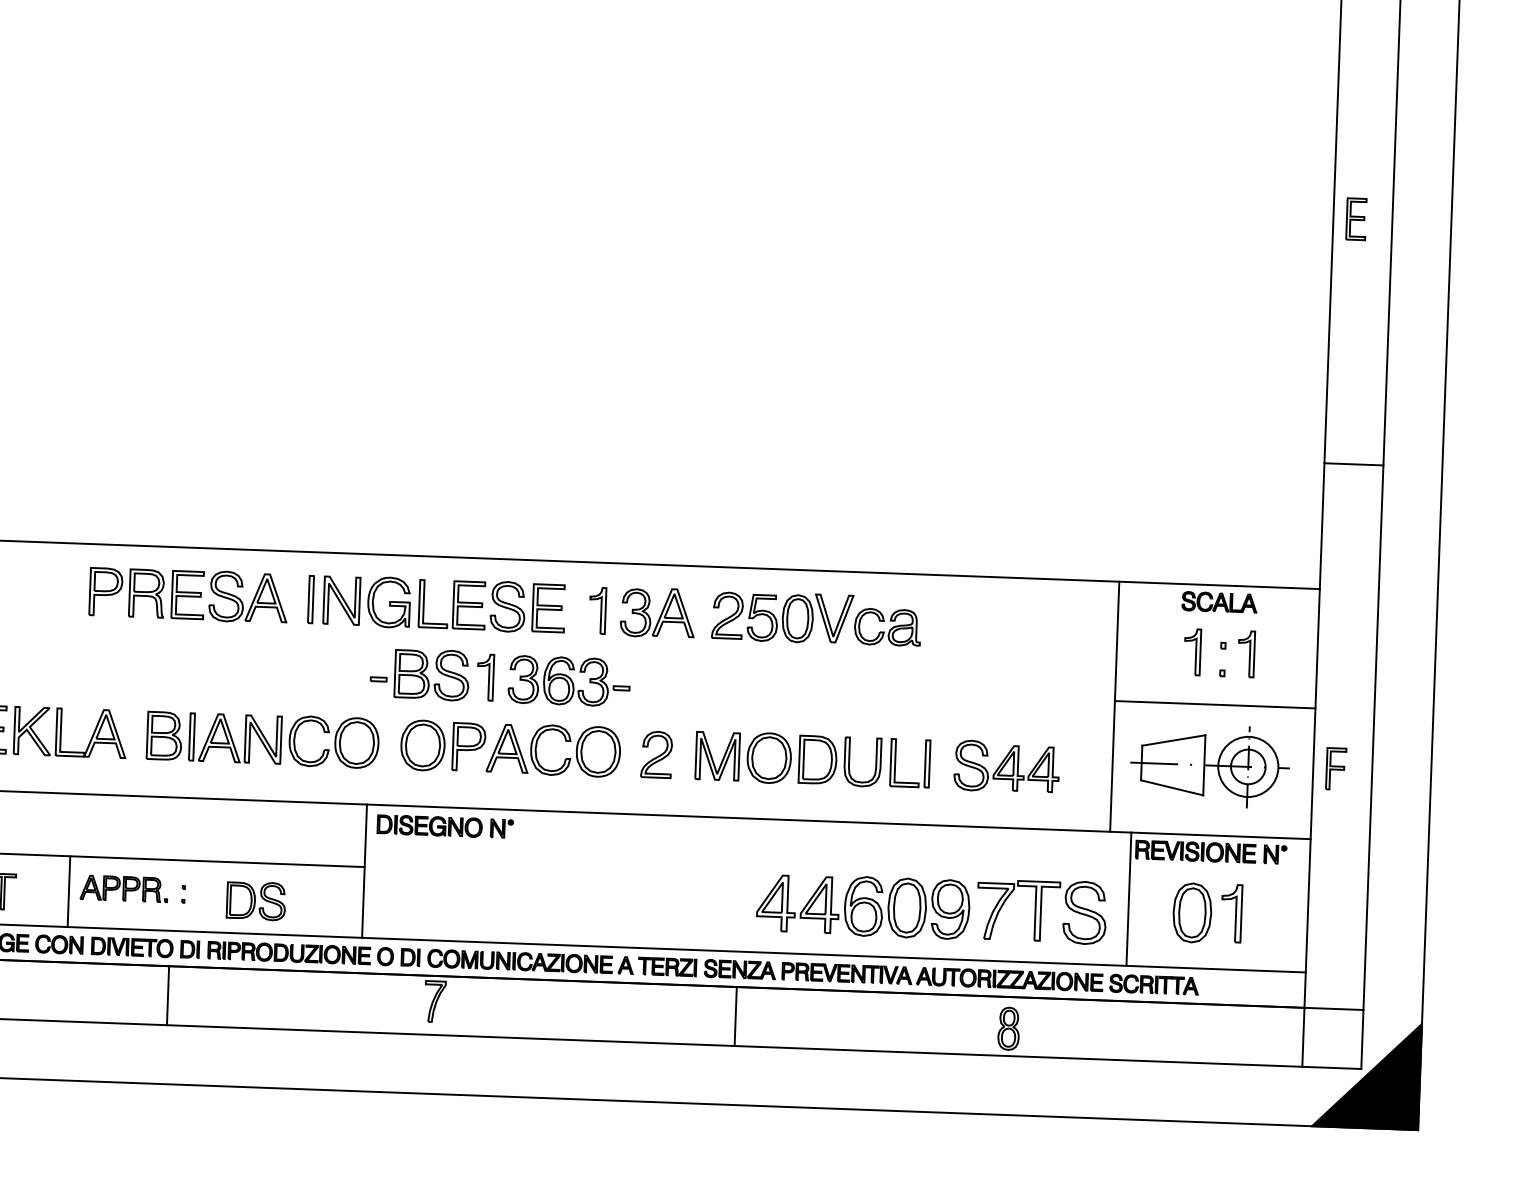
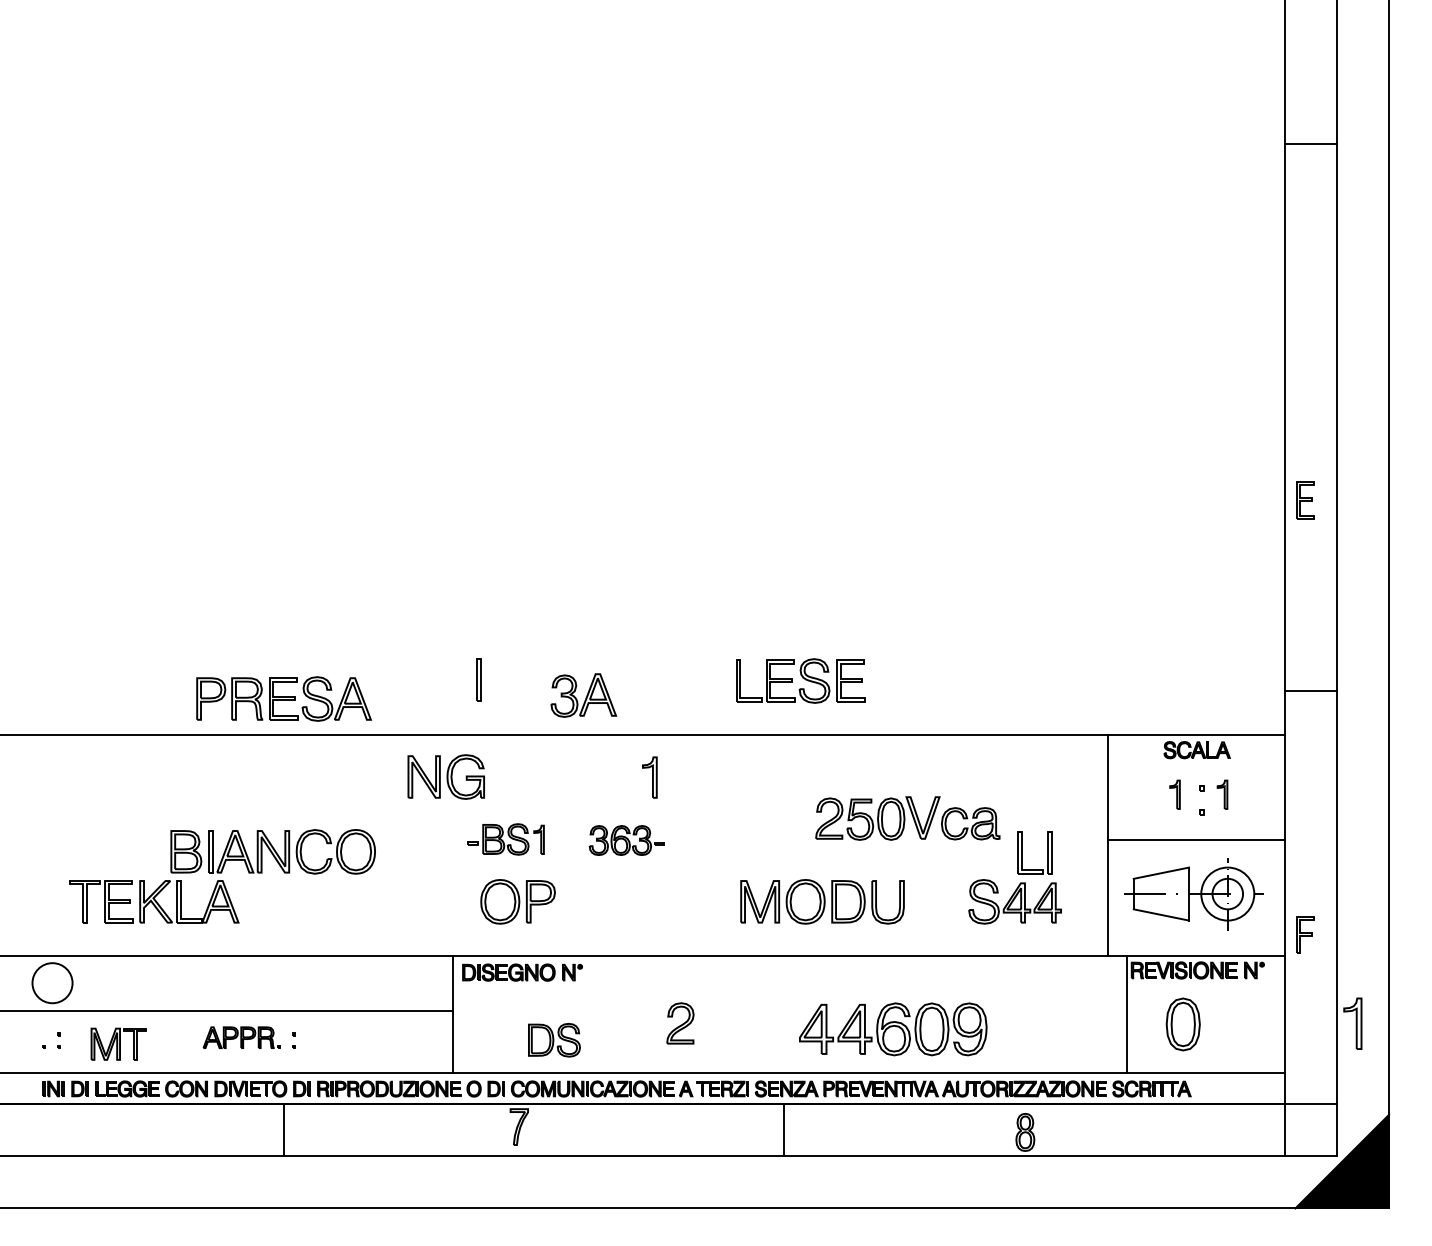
part: (1356, 219) -> (1305, 500), moved
line: (1354, 464) -> (1311, 691), moved
part: (188, 594) -> (283, 698), moved
part: (310, 599) -> (478, 679), moved
part: (491, 605) -> (800, 680), moved
part: (657, 612) -> (583, 695), moved
part: (816, 618) -> (907, 818), moved
part: (1192, 651) -> (1174, 794), size x0.7
part: (1246, 653) -> (1222, 794), size x0.7
part: (431, 674) -> (505, 839), size x0.7
part: (568, 681) -> (626, 840), size x0.7
part: (262, 739) -> (272, 851), moved
part: (565, 741) -> (625, 893), removed
part: (656, 754) -> (680, 1023), moved
part: (896, 762) -> (1022, 852), moved
part: (1336, 768) -> (1305, 934), moved
line: (69, 891) -> (193, 1041), removed
part: (256, 901) -> (554, 1040), moved
part: (1041, 910) -> (1050, 1027), removed
part: (1231, 913) -> (1352, 1023), moved

